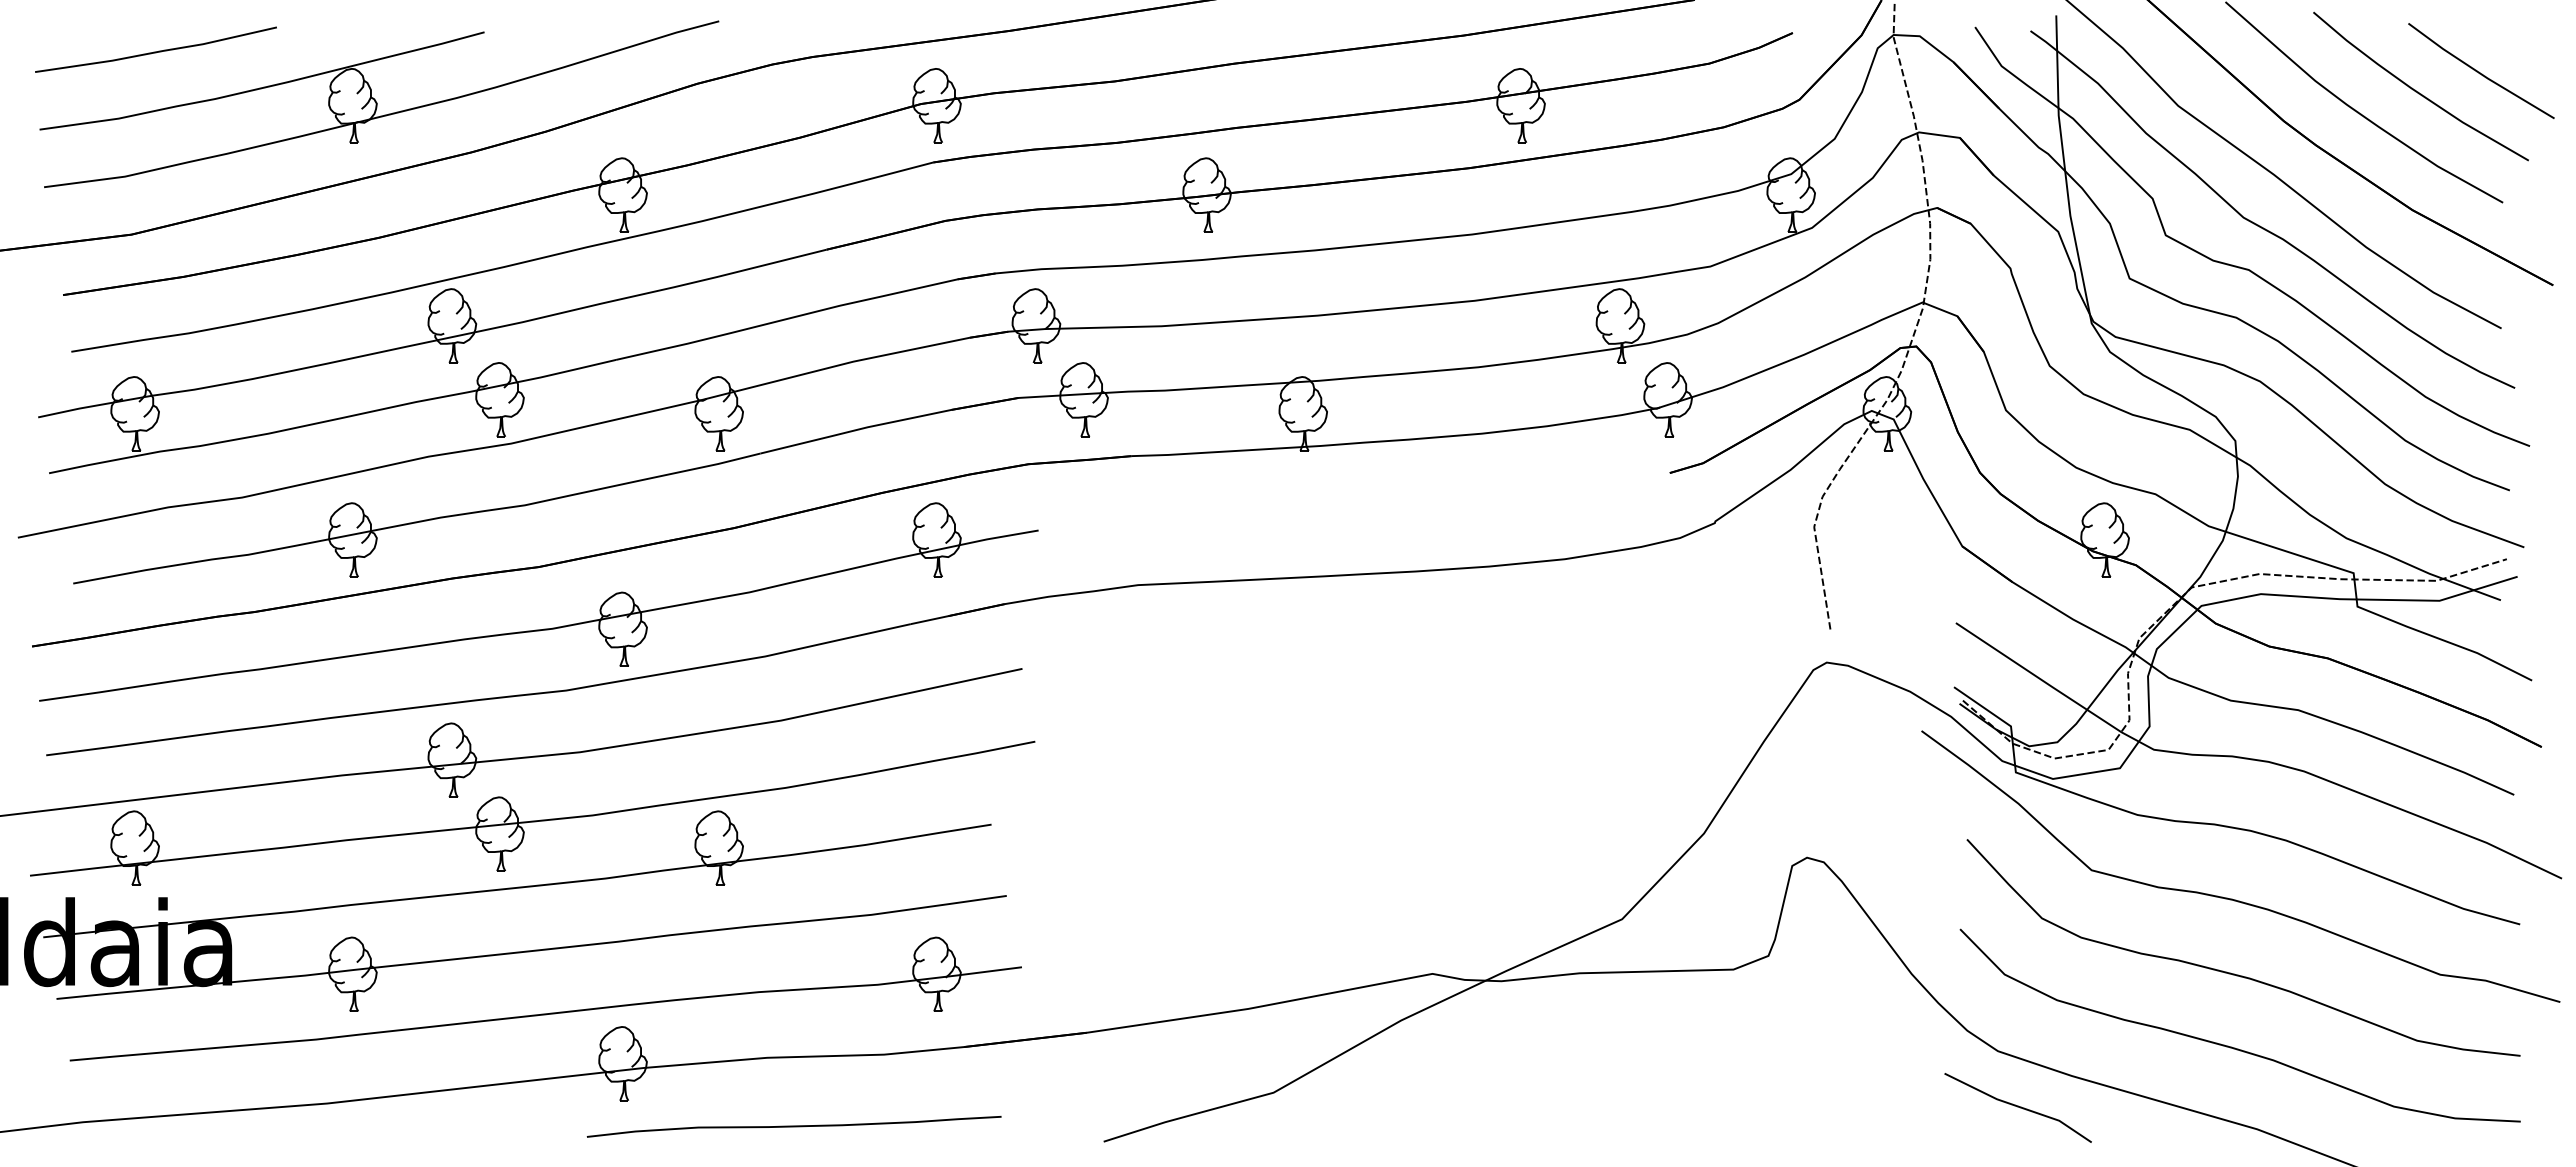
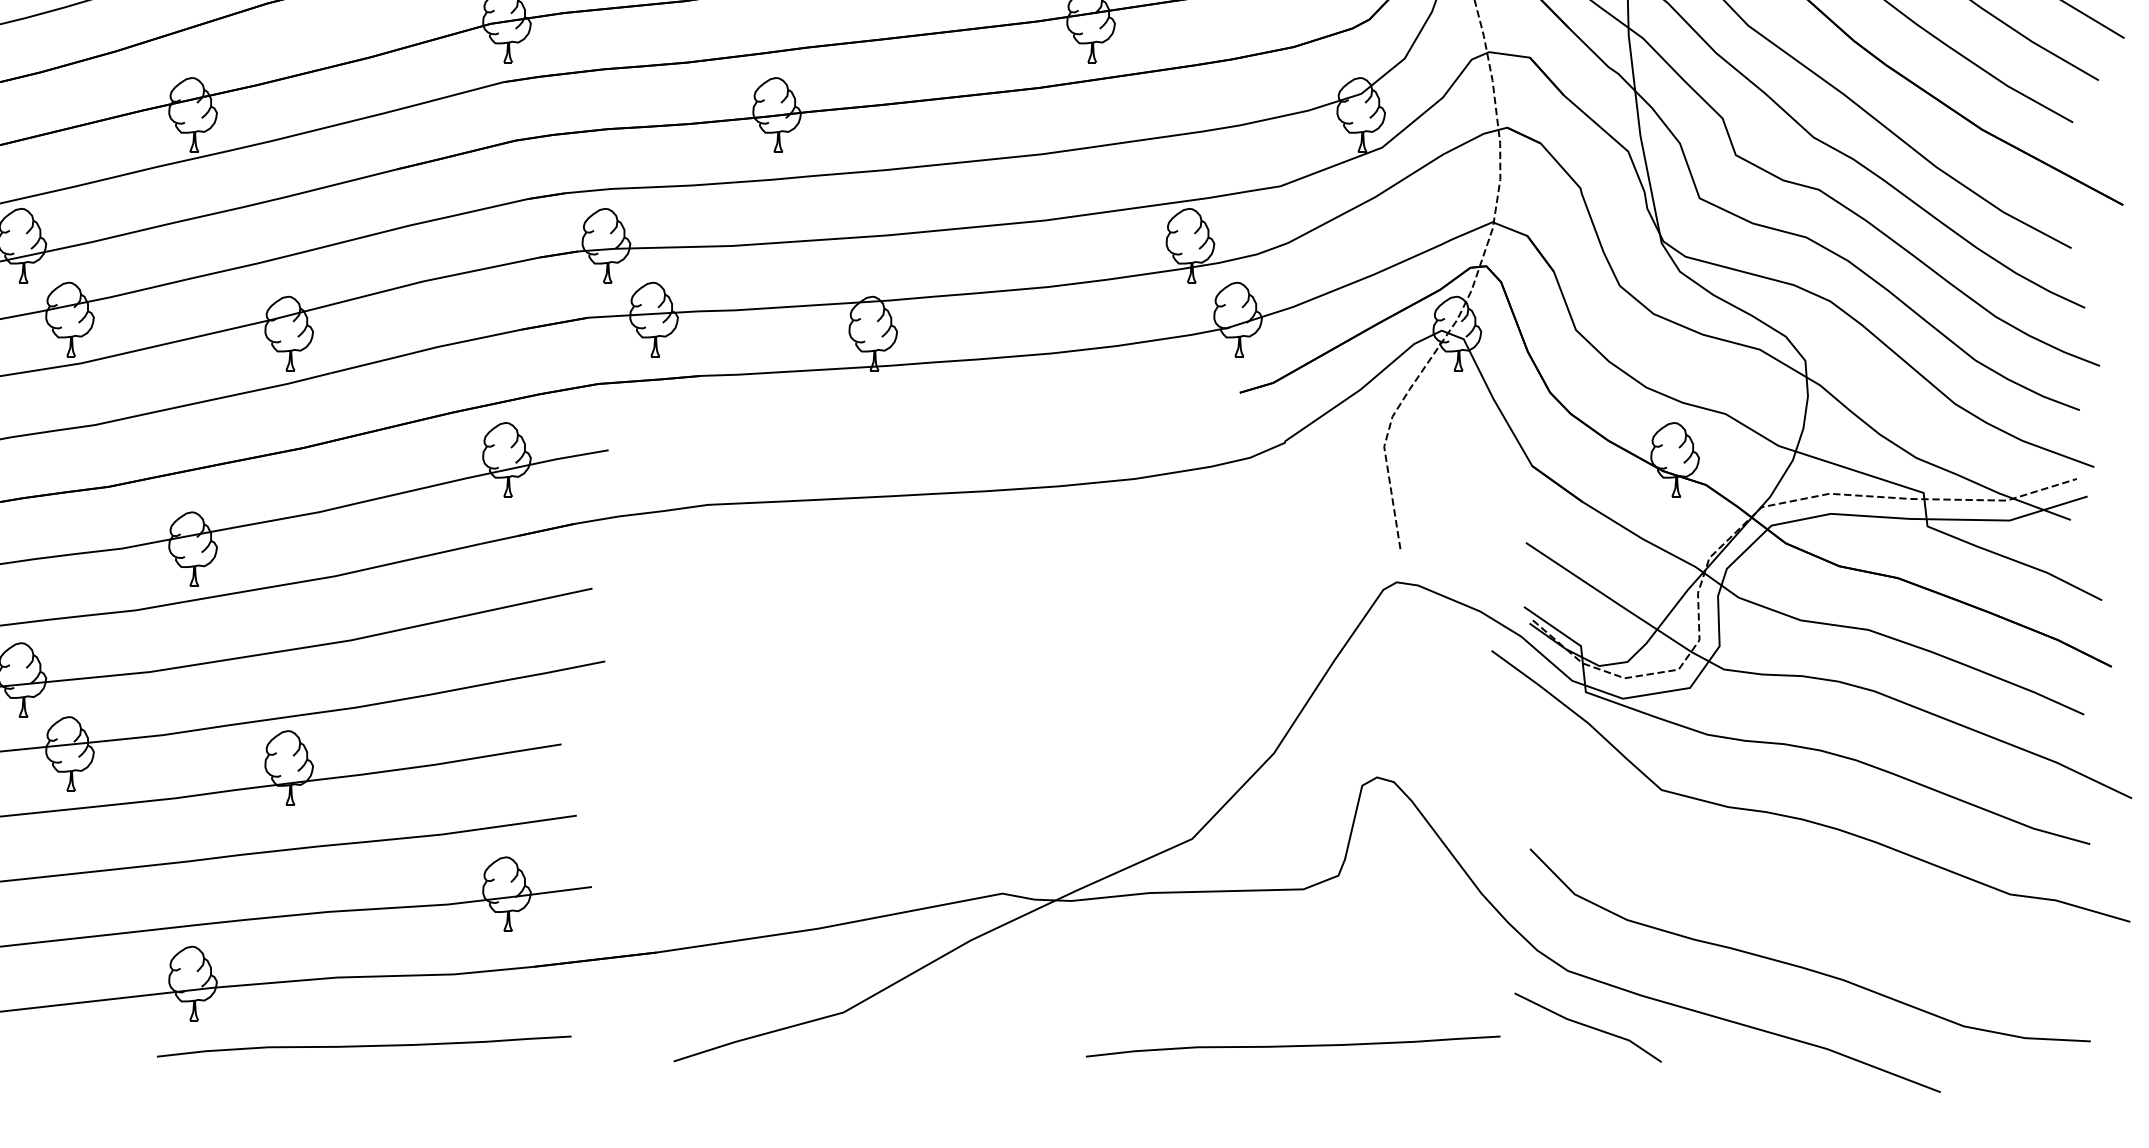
curve: (2238, 974) -> (1808, 894), removed
curve: (1722, 1126) -> (1292, 1046), added

